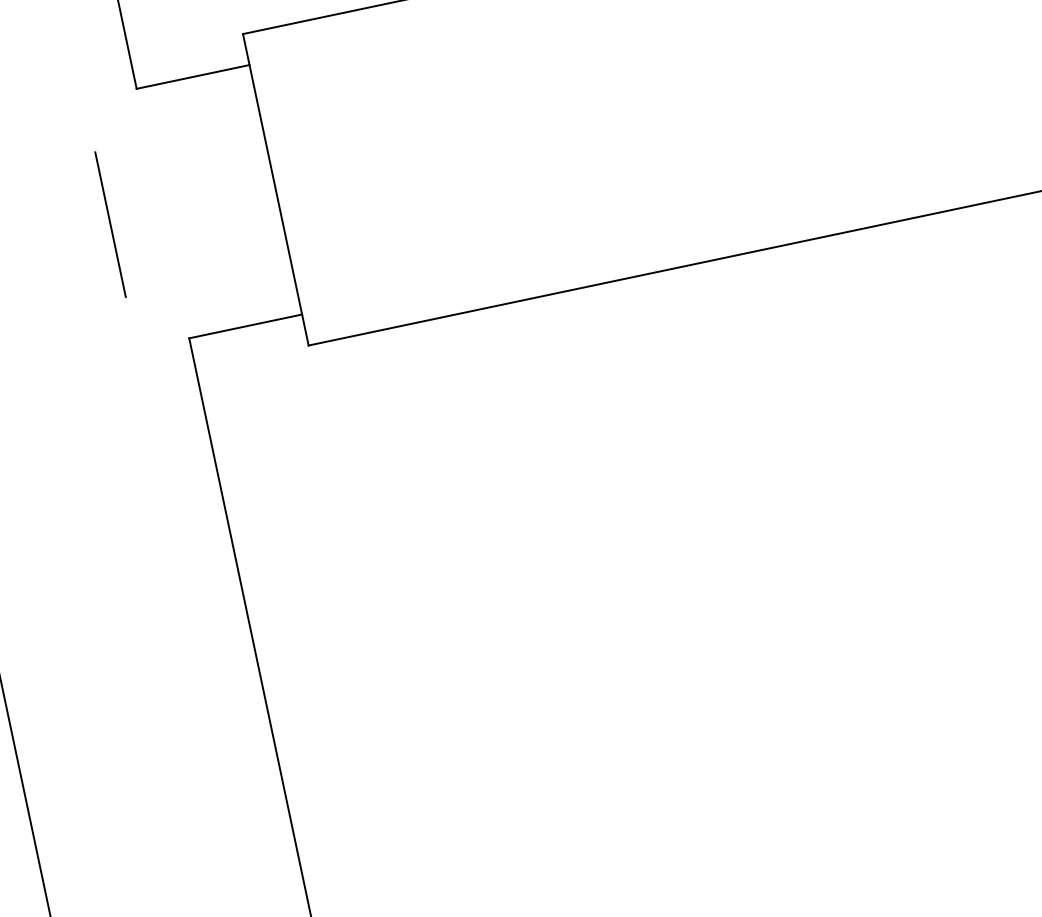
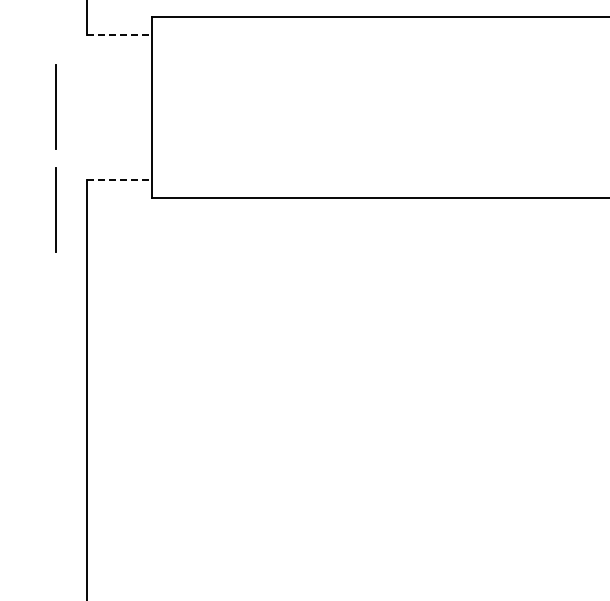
line: (193, 76) -> (119, 34), solid -> dashed
line: (245, 326) -> (119, 179), solid -> dashed
line: (146, 400) -> (55, 209), added

